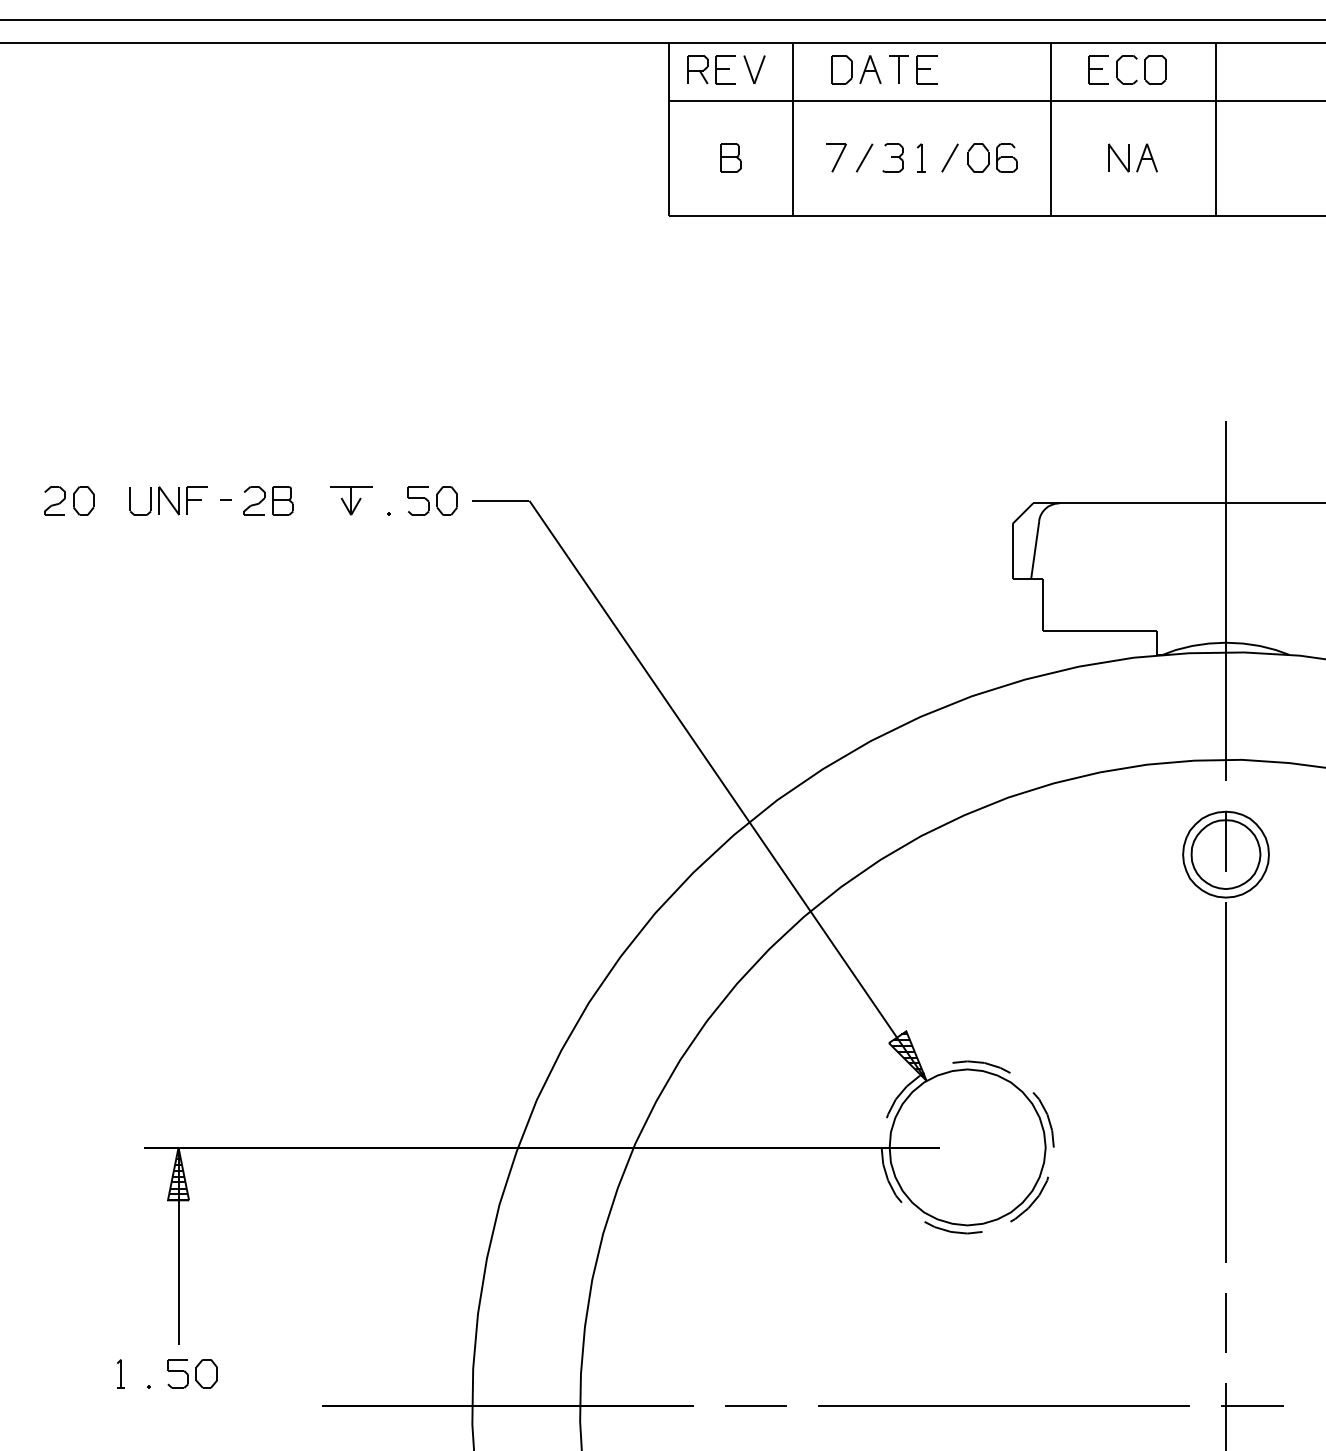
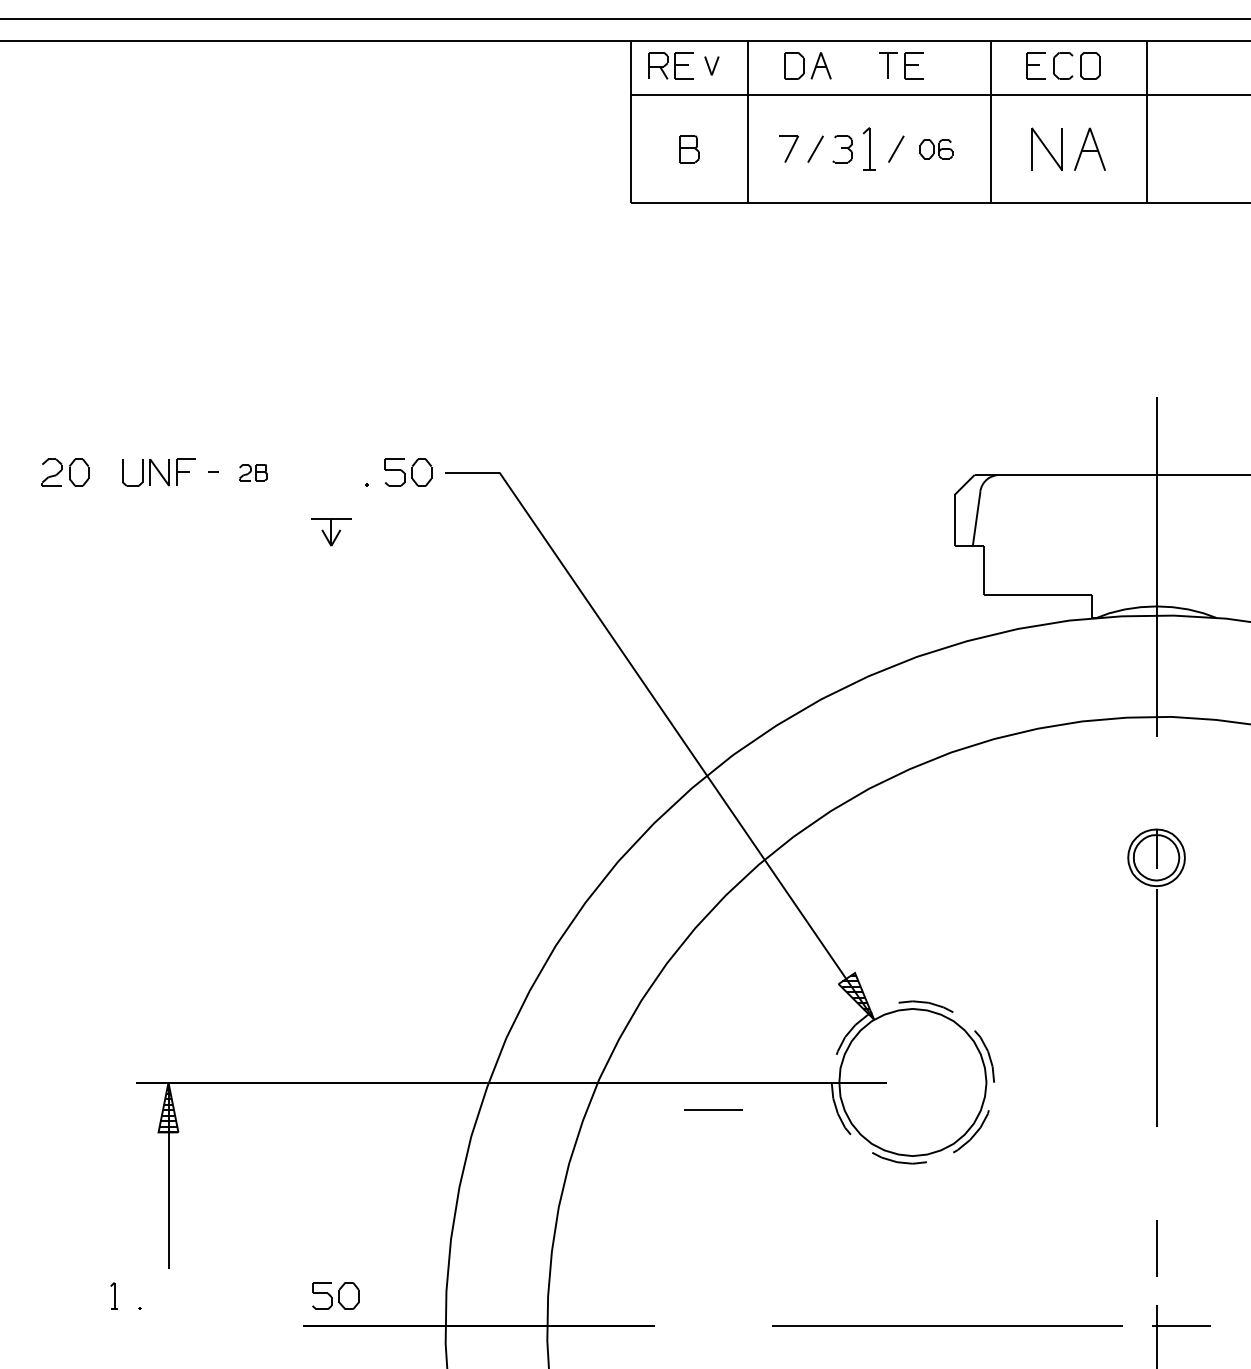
part: (754, 69) -> (711, 65), size x0.7
part: (913, 69) -> (901, 65), moved
part: (1132, 157) -> (1068, 148), size x1.6
part: (920, 158) -> (868, 149), size x1.6
part: (992, 158) -> (936, 149), size x0.7
part: (268, 500) -> (253, 472), size x0.6
part: (351, 500) -> (331, 532), moved
part: (1225, 1036) -> (1156, 977), size x0.7
part: (192, 1373) -> (335, 1295), moved
line: (756, 1405) -> (713, 1109), moved

